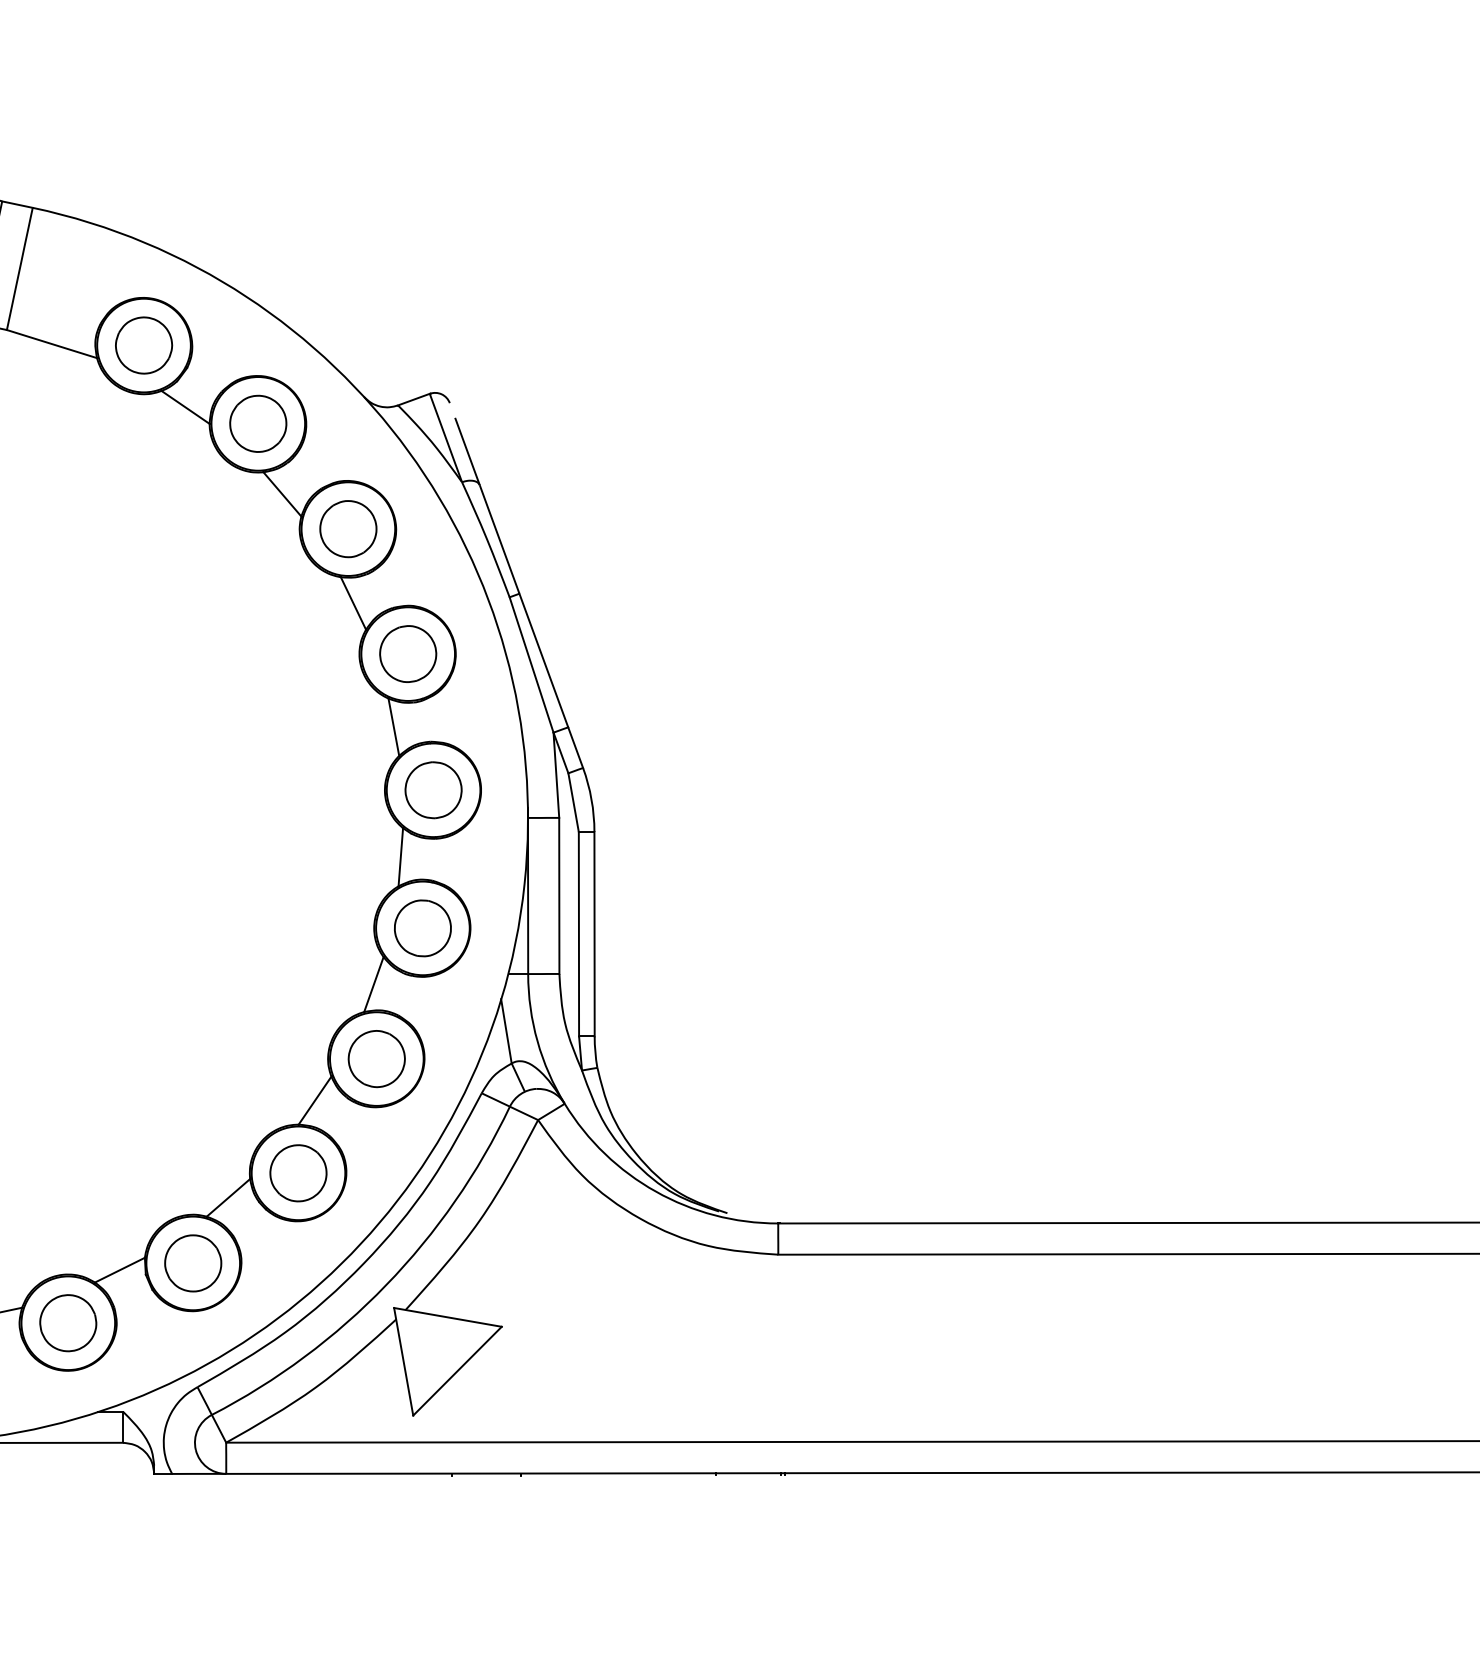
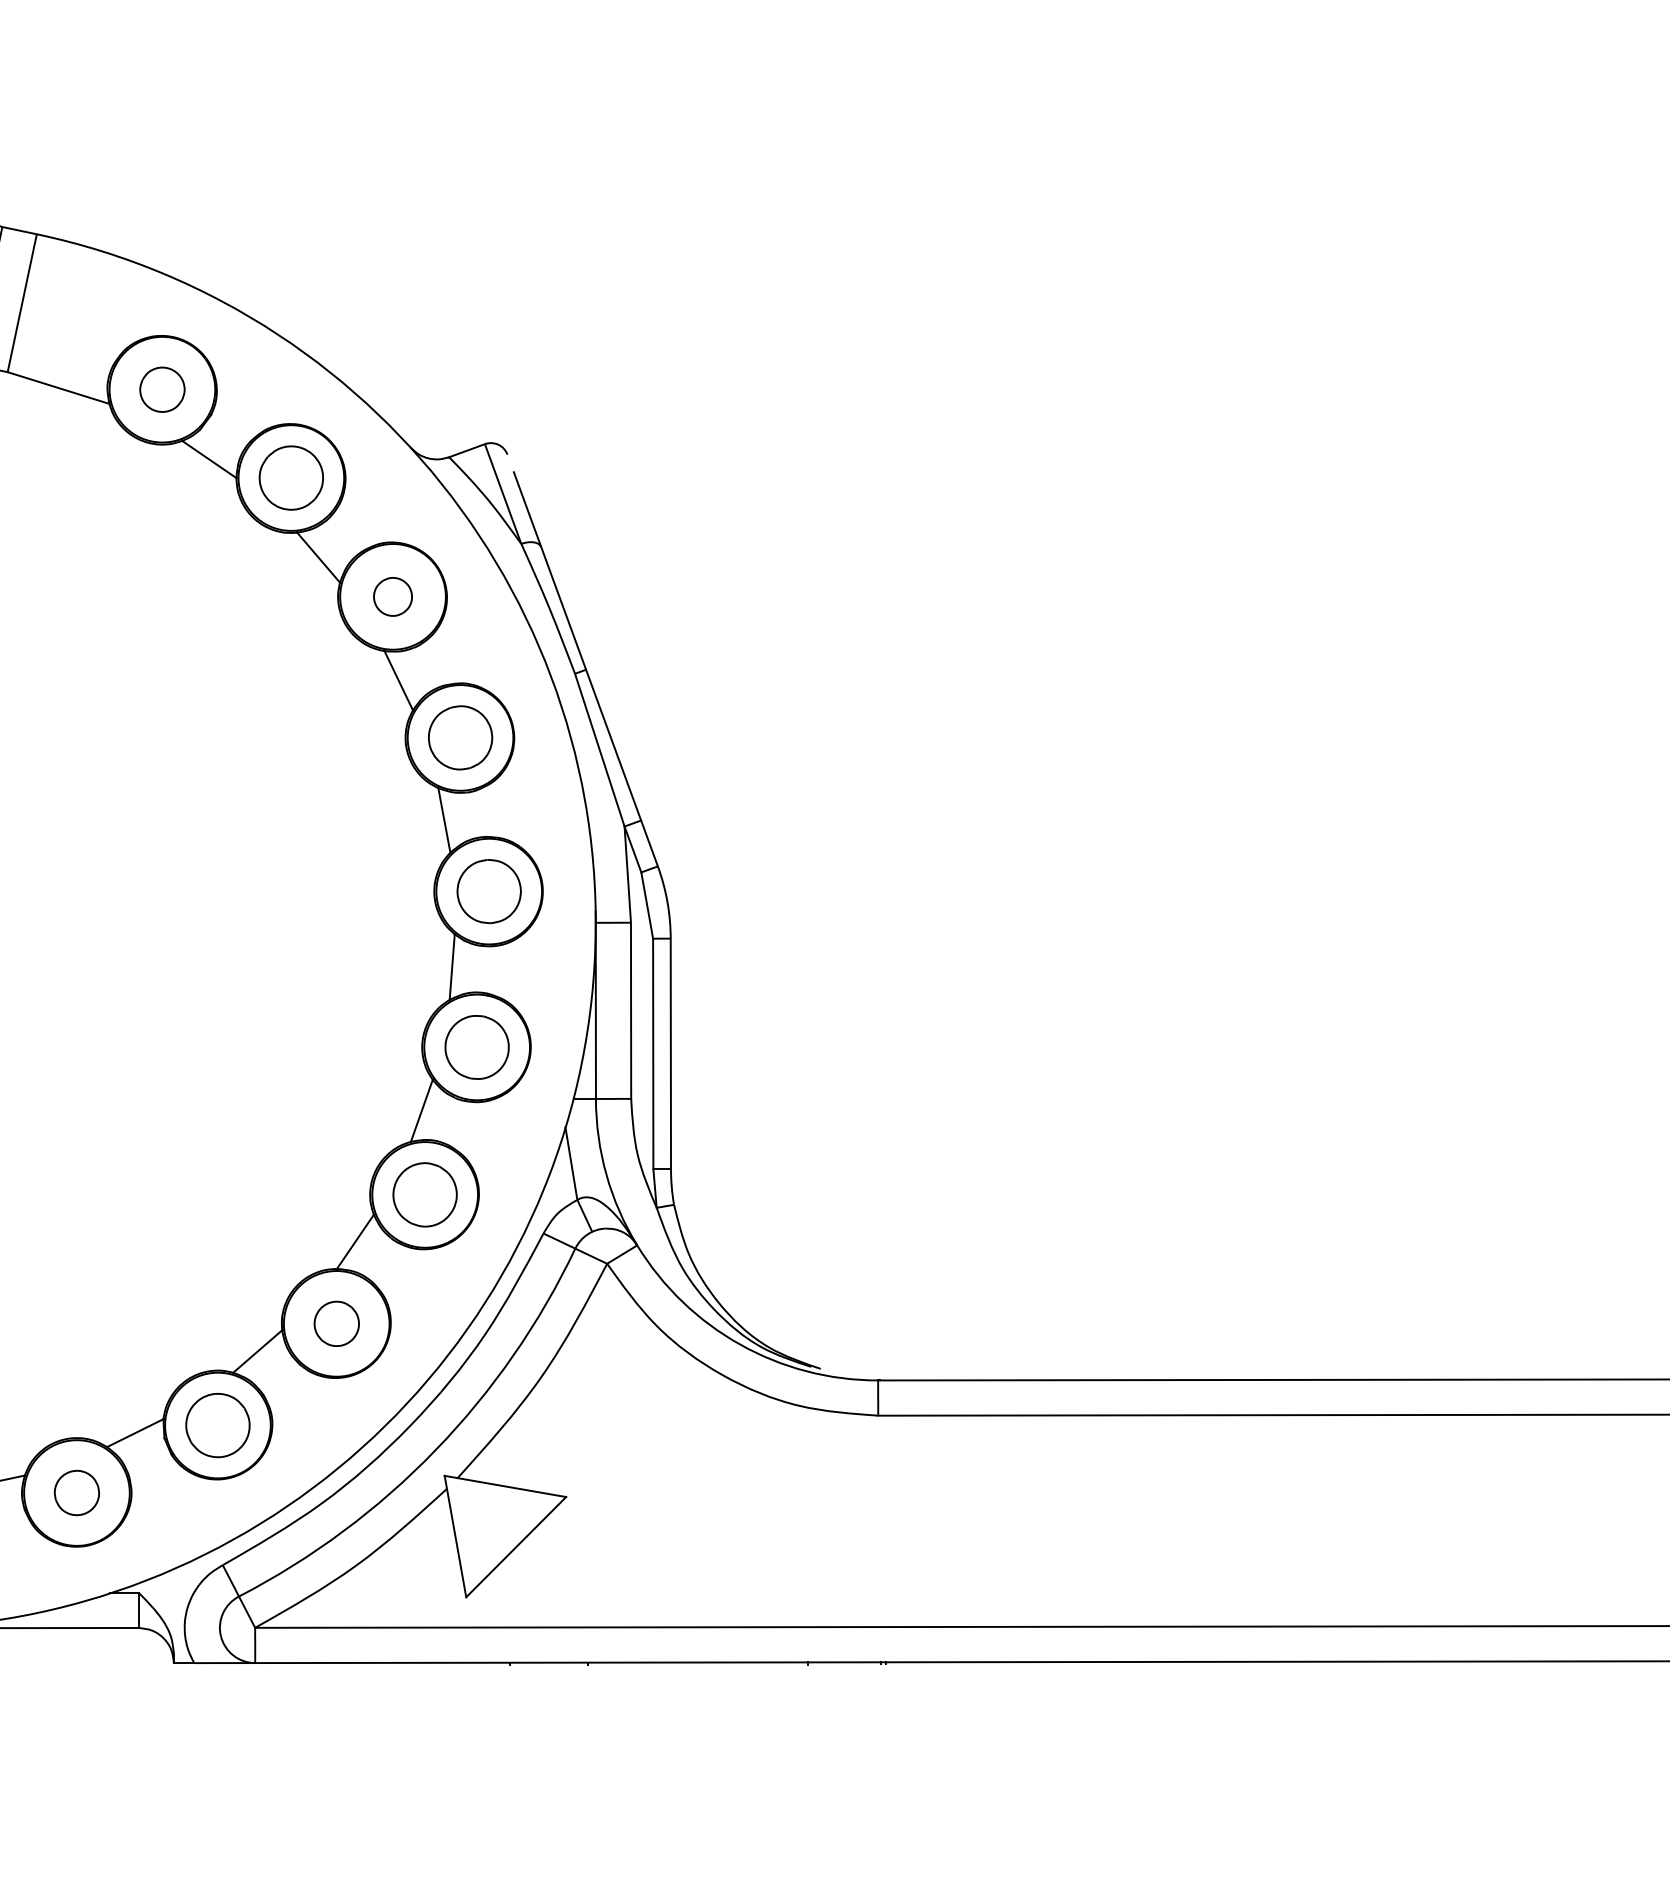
part: (144, 345) -> (162, 389), size x0.7
part: (347, 528) -> (392, 596), size x0.6
part: (298, 1173) -> (336, 1323), size x0.7
part: (67, 1322) -> (76, 1492), size x0.7

